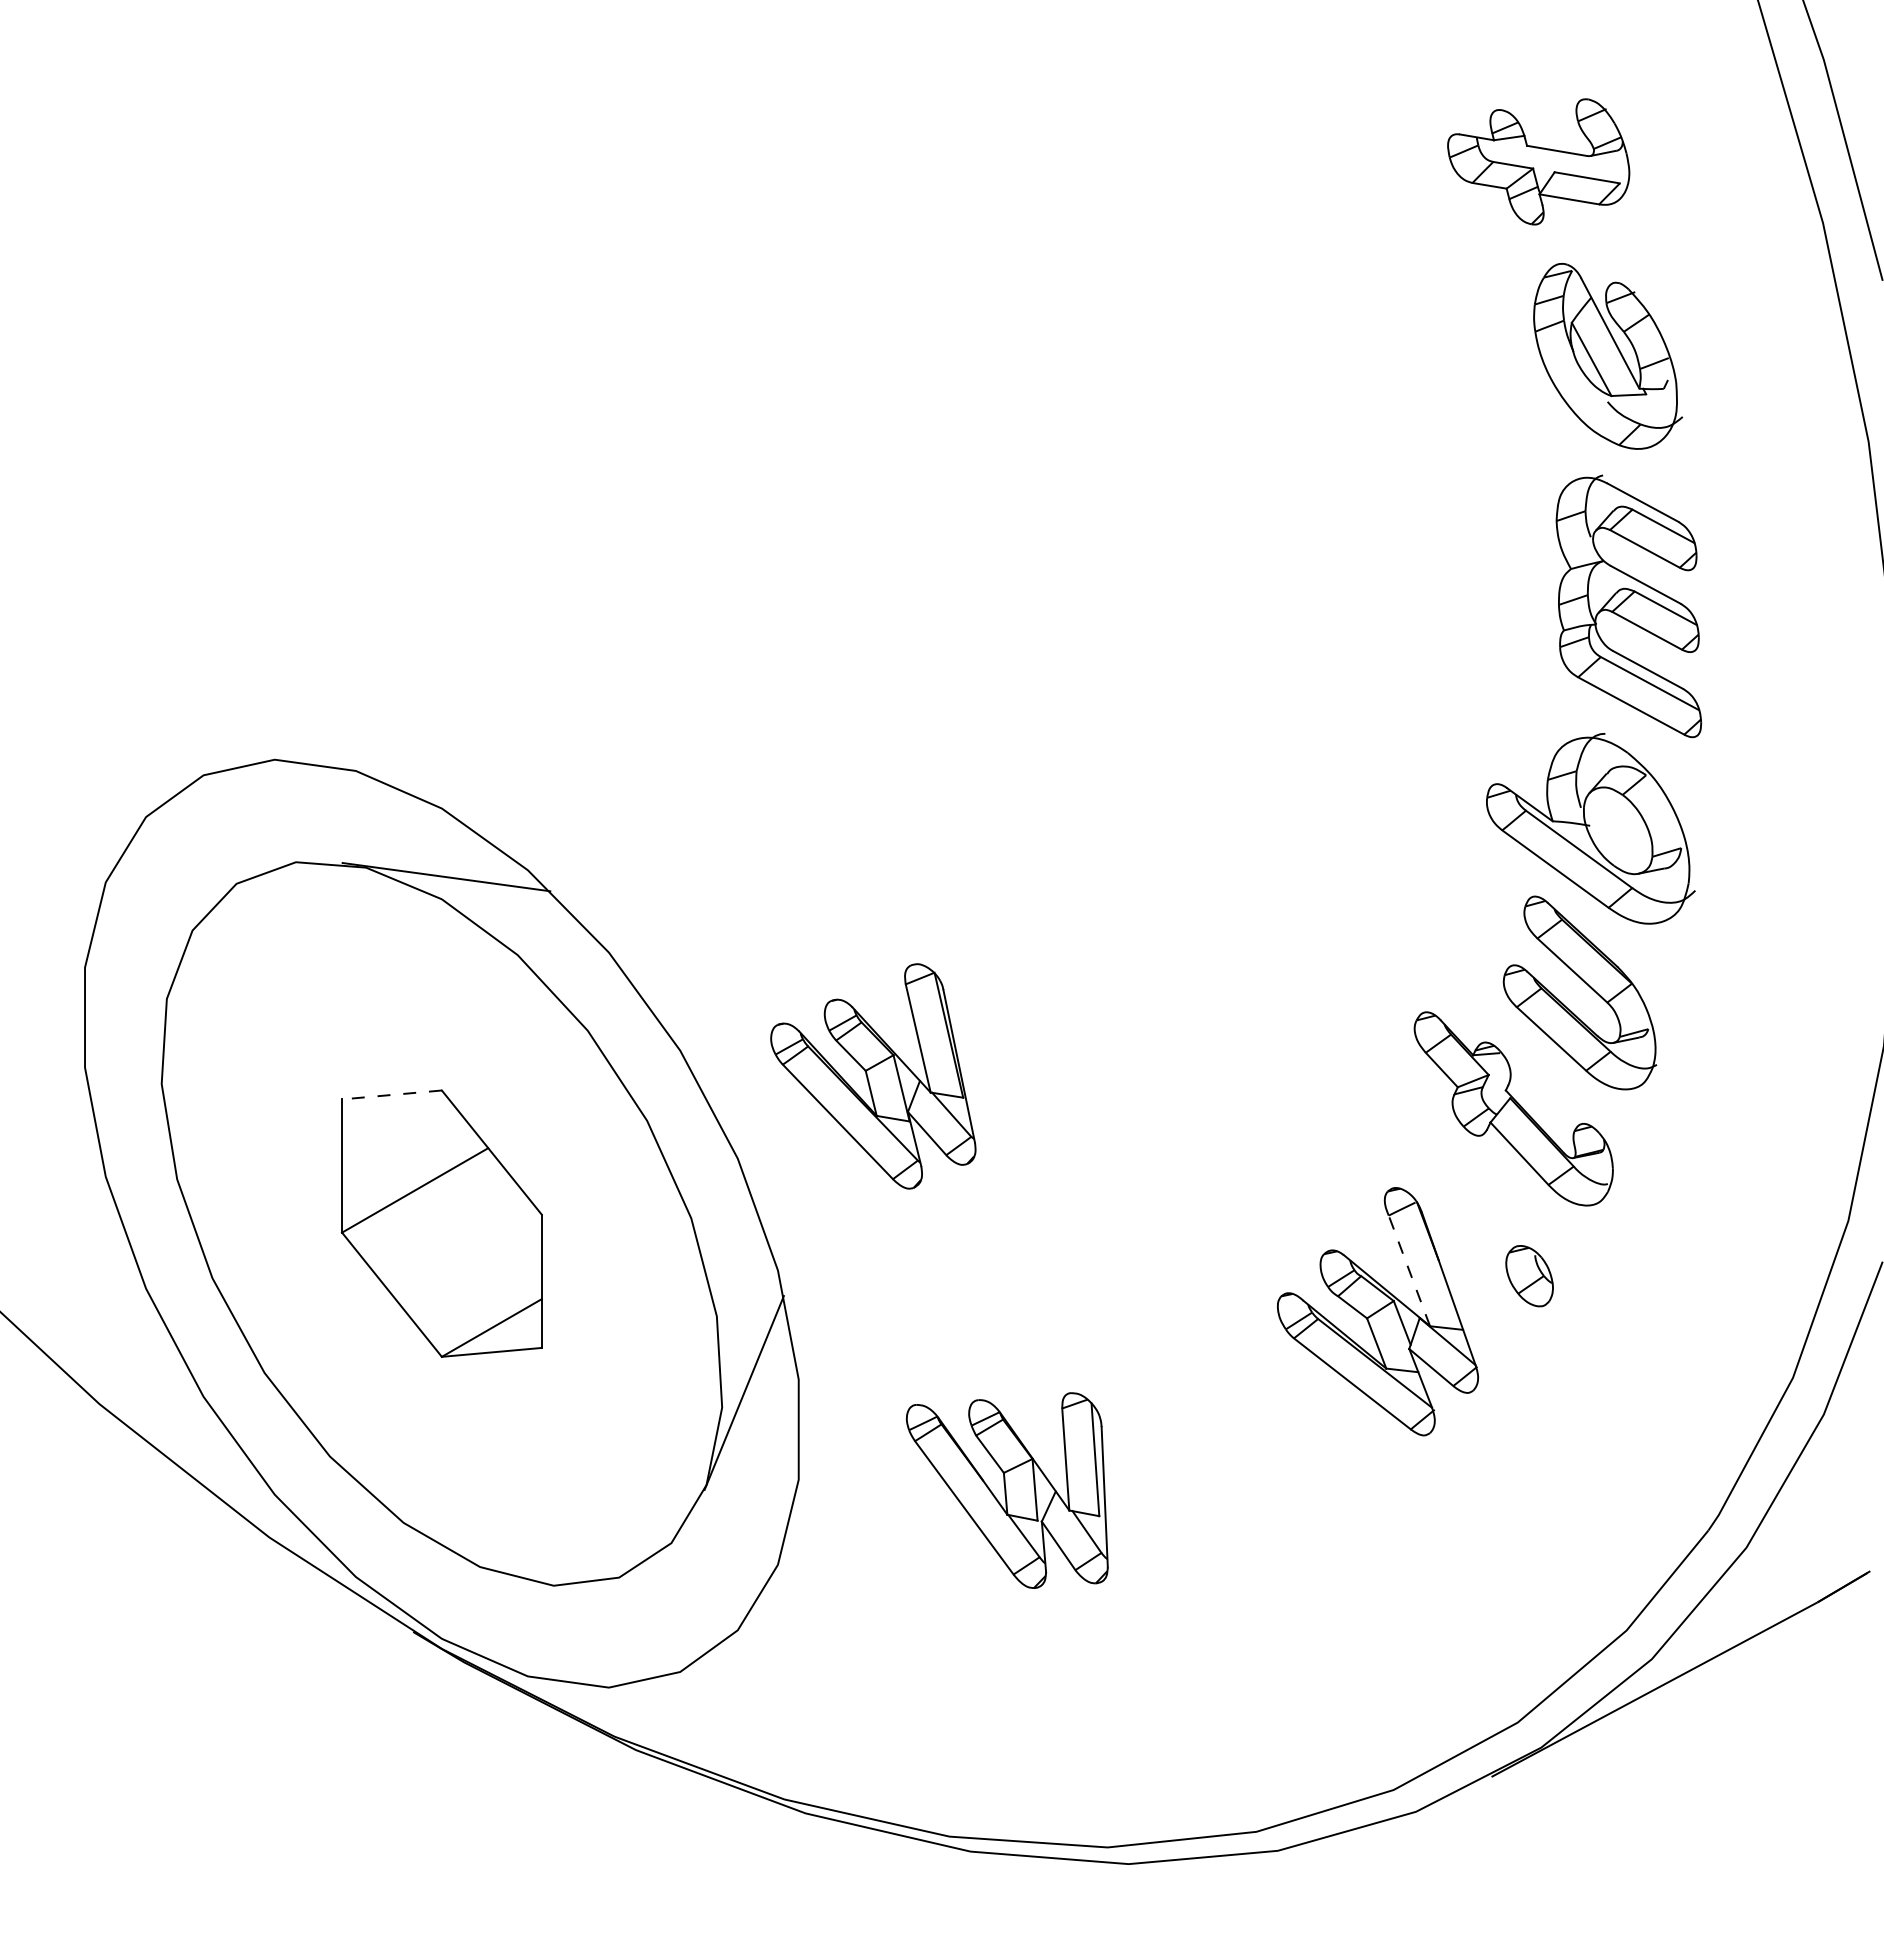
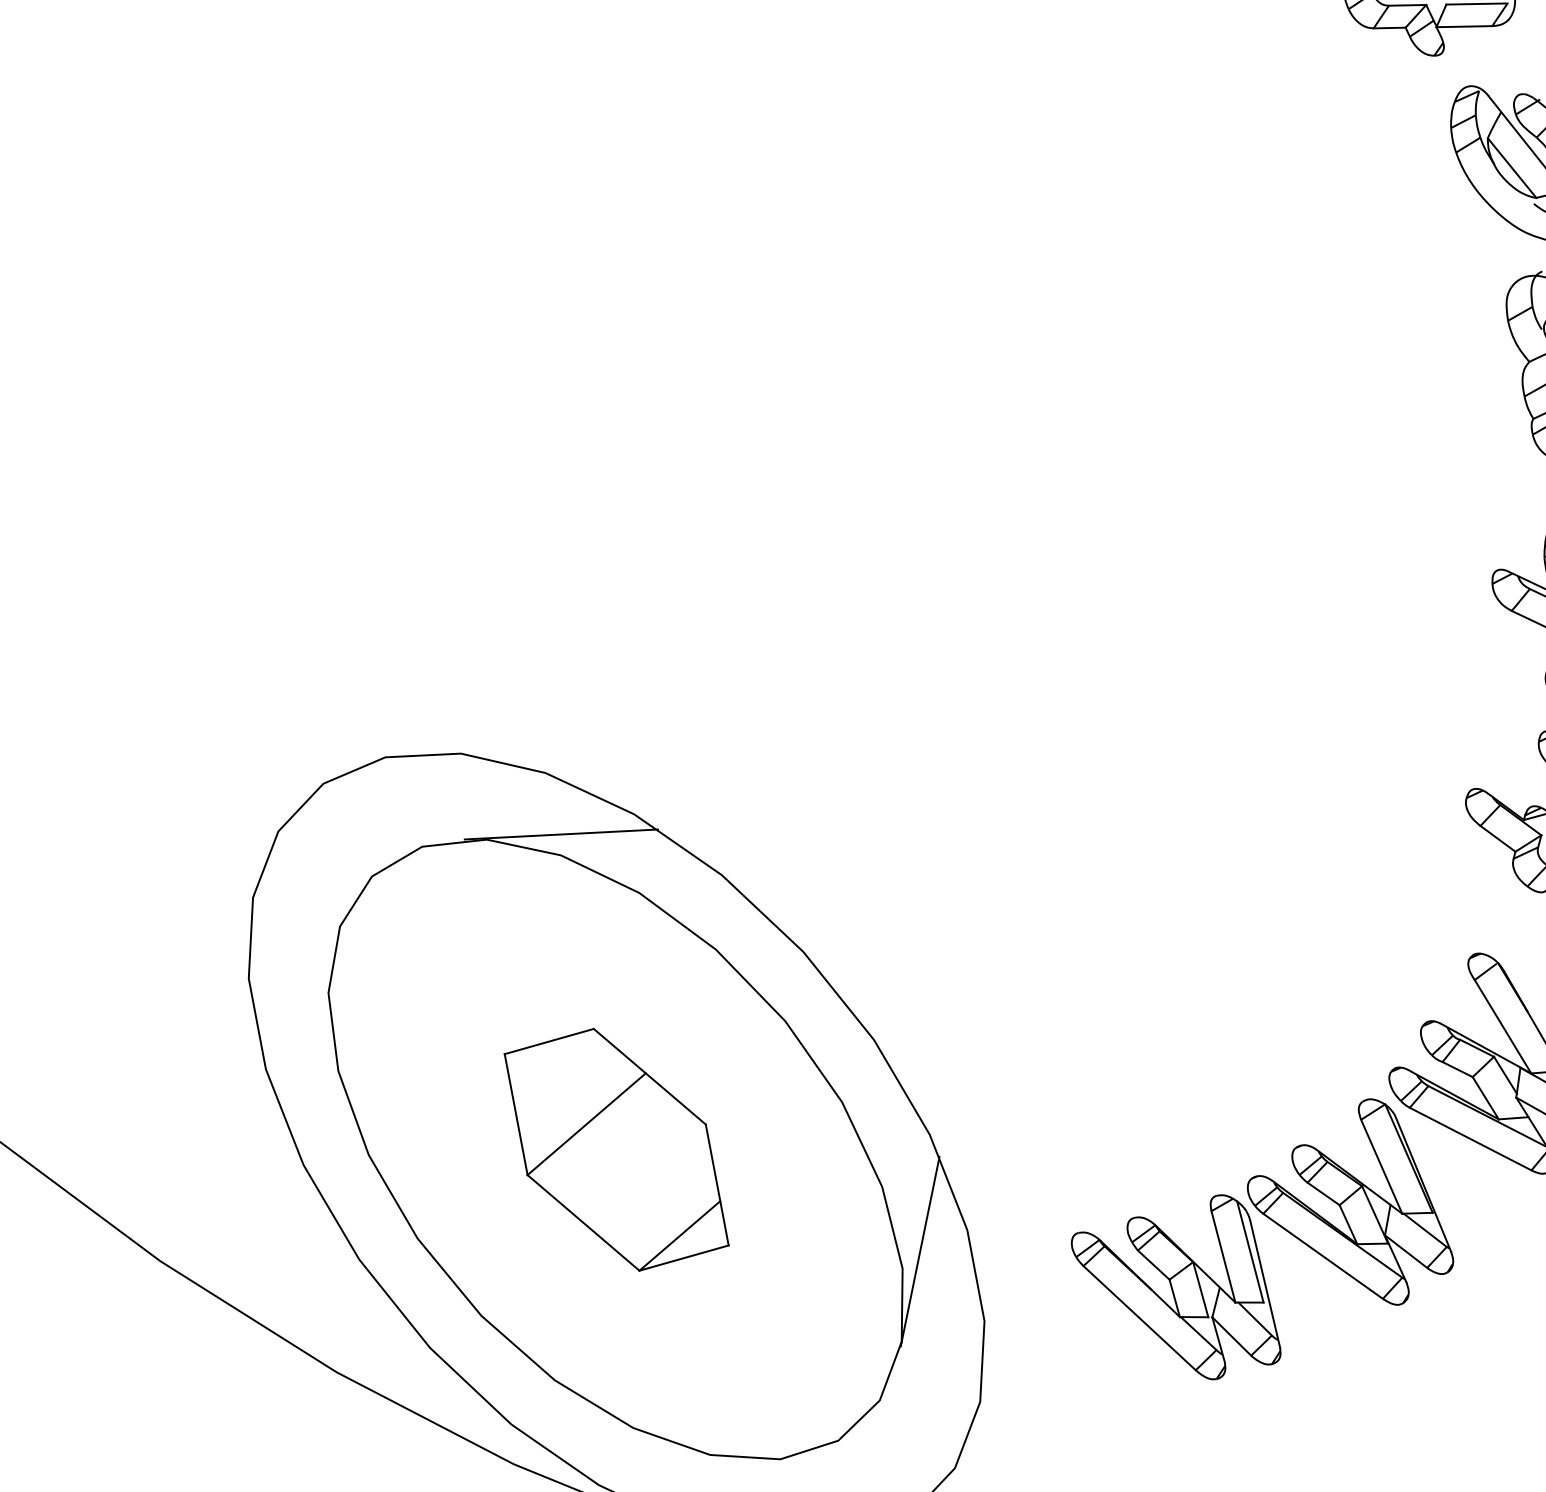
part: (873, 1076) -> (1347, 1208), moved
line: (391, 1095) -> (548, 1042), dashed -> solid
line: (1409, 1270) -> (1503, 1026), dashed -> solid

